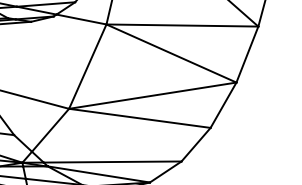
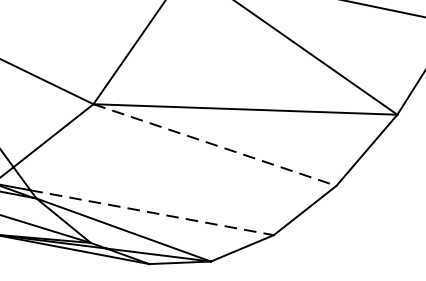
line: (140, 118) -> (216, 145), solid -> dashed
line: (112, 162) -> (151, 213), solid -> dashed

